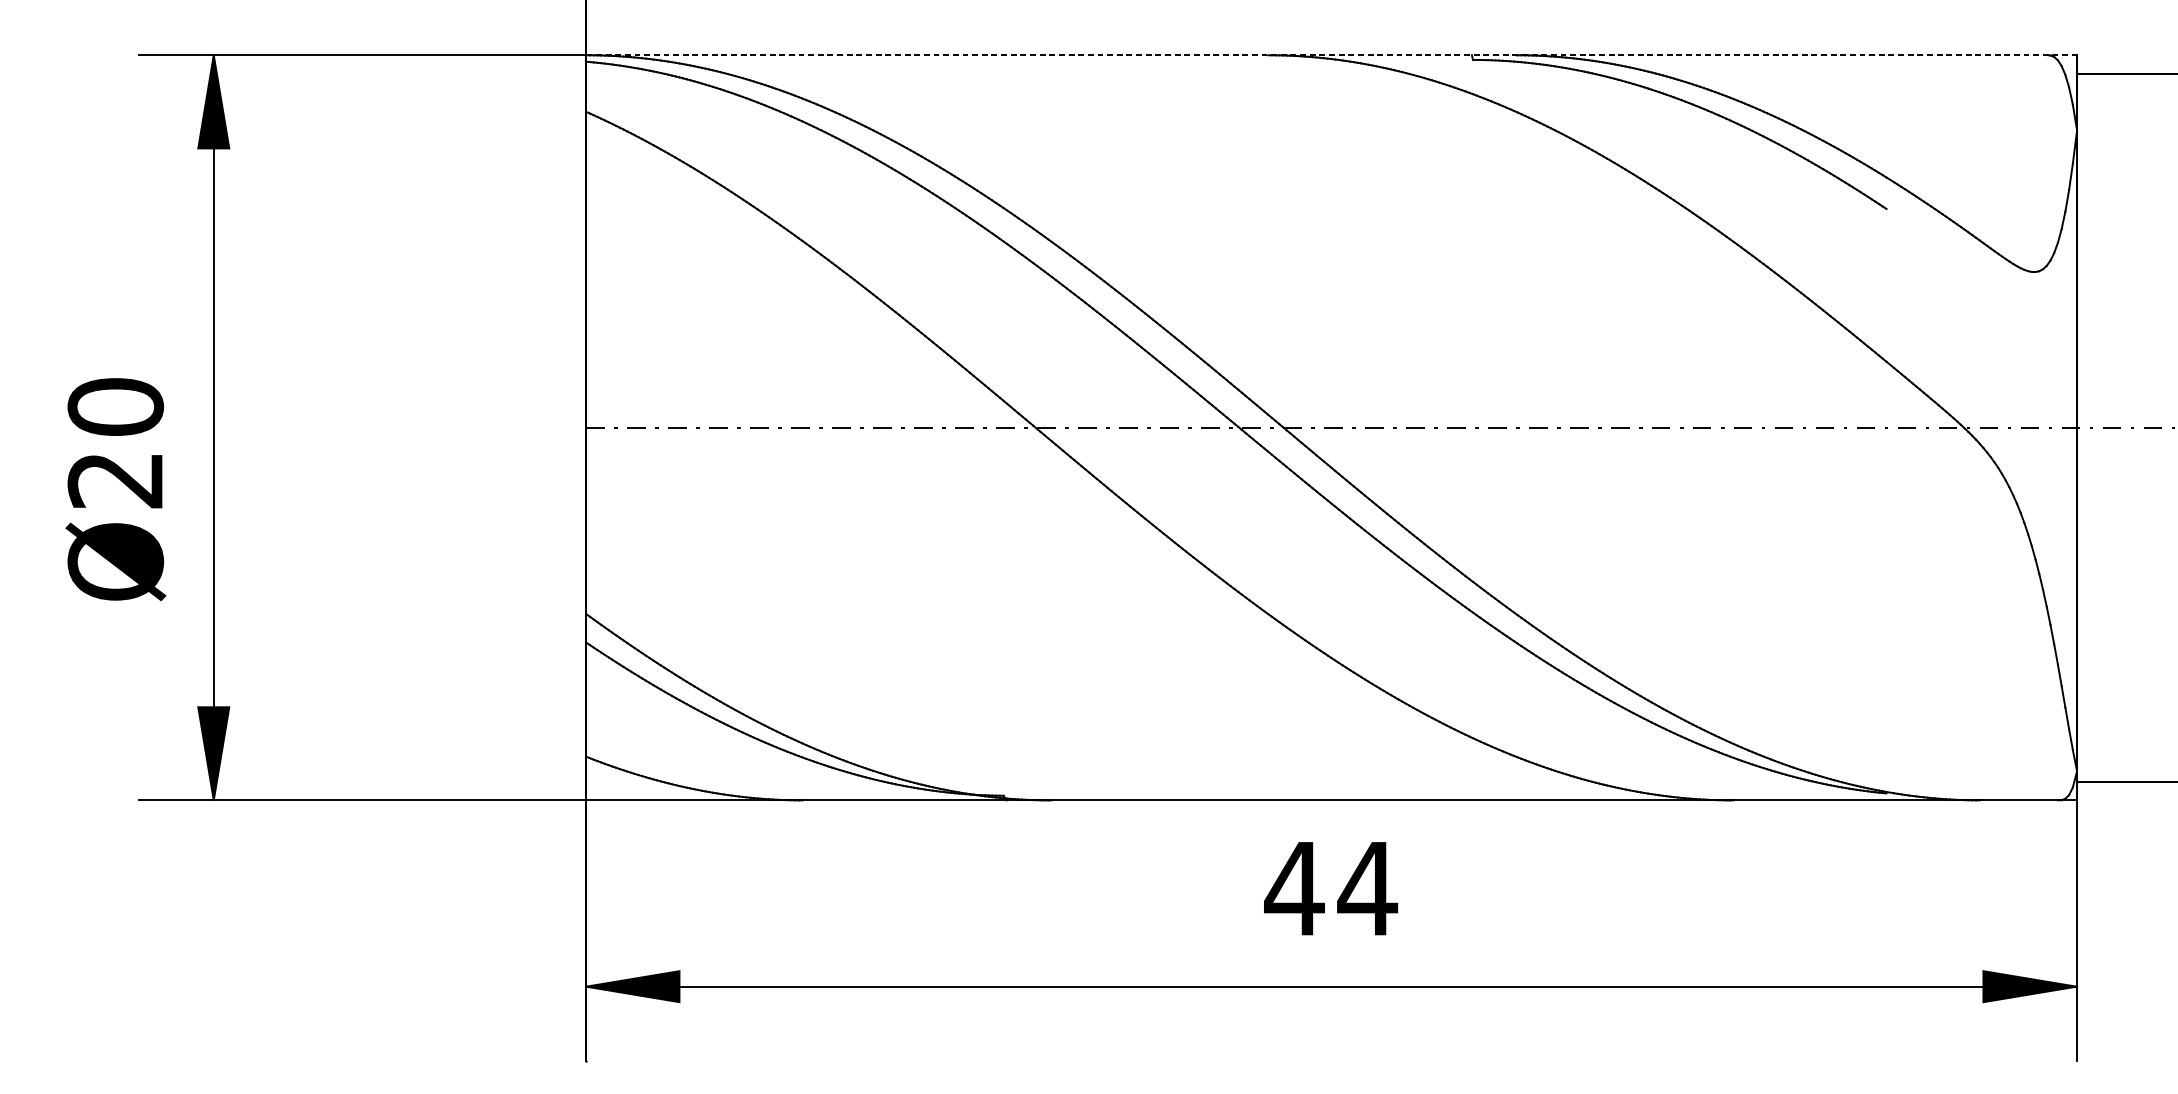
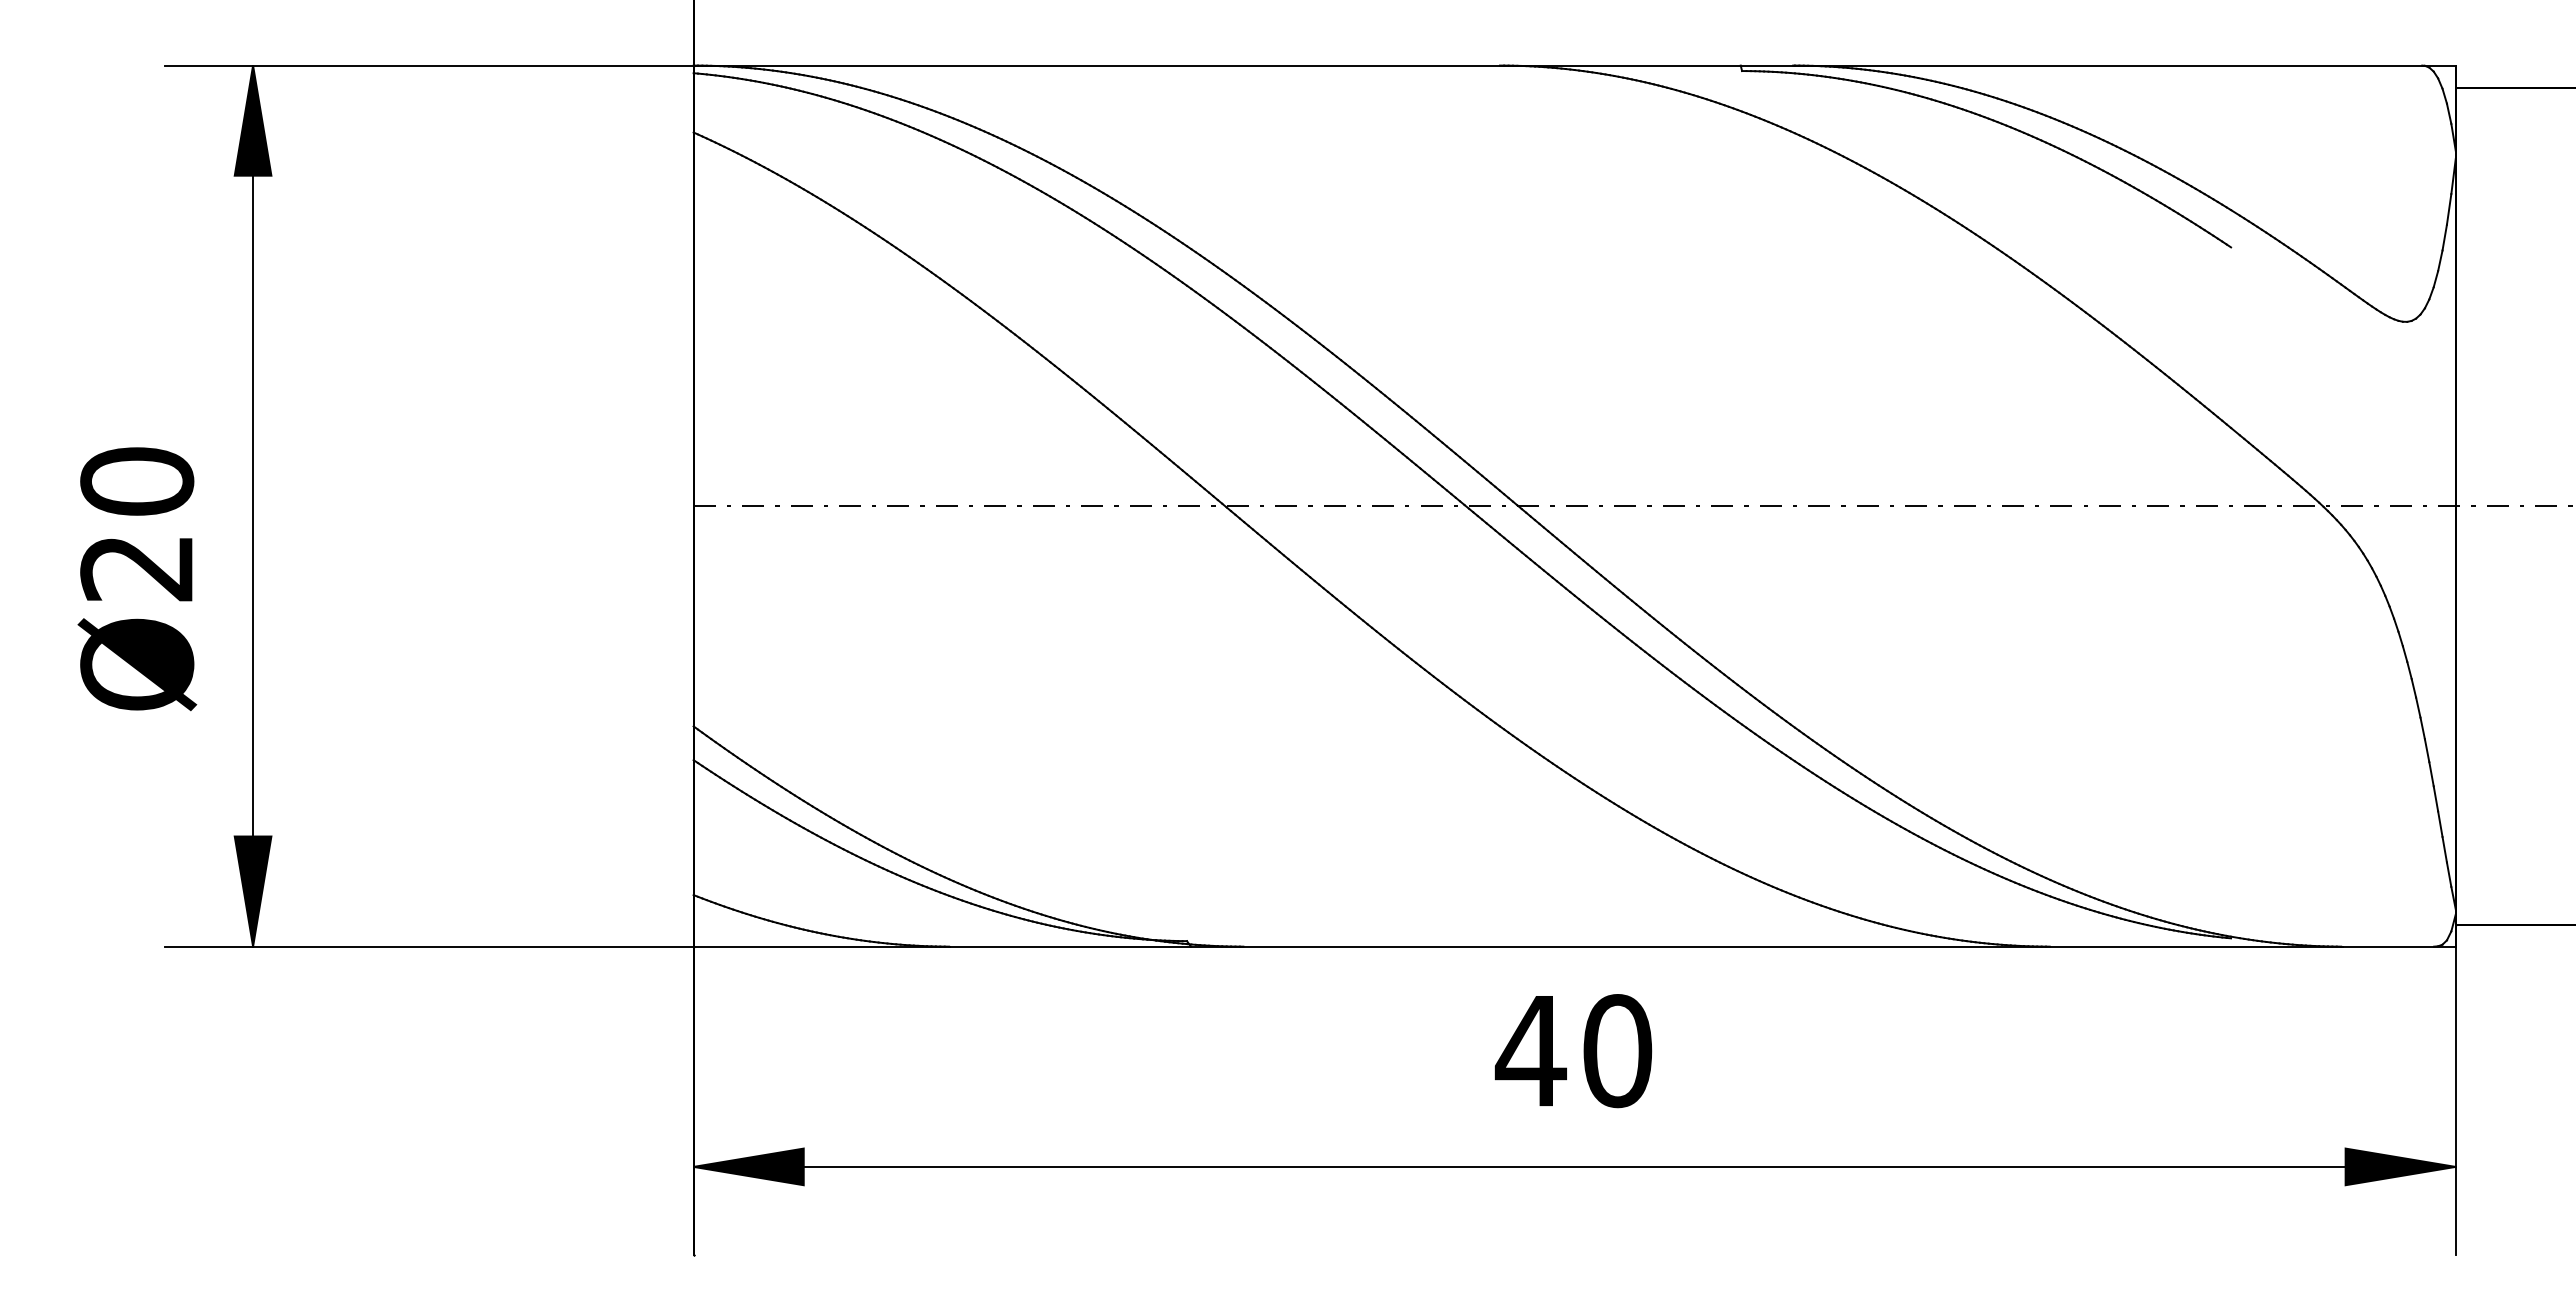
line: (1332, 55) -> (1575, 65), dashed -> solid
text: (1367, 889) -> (1617, 1051), 44 -> 40

